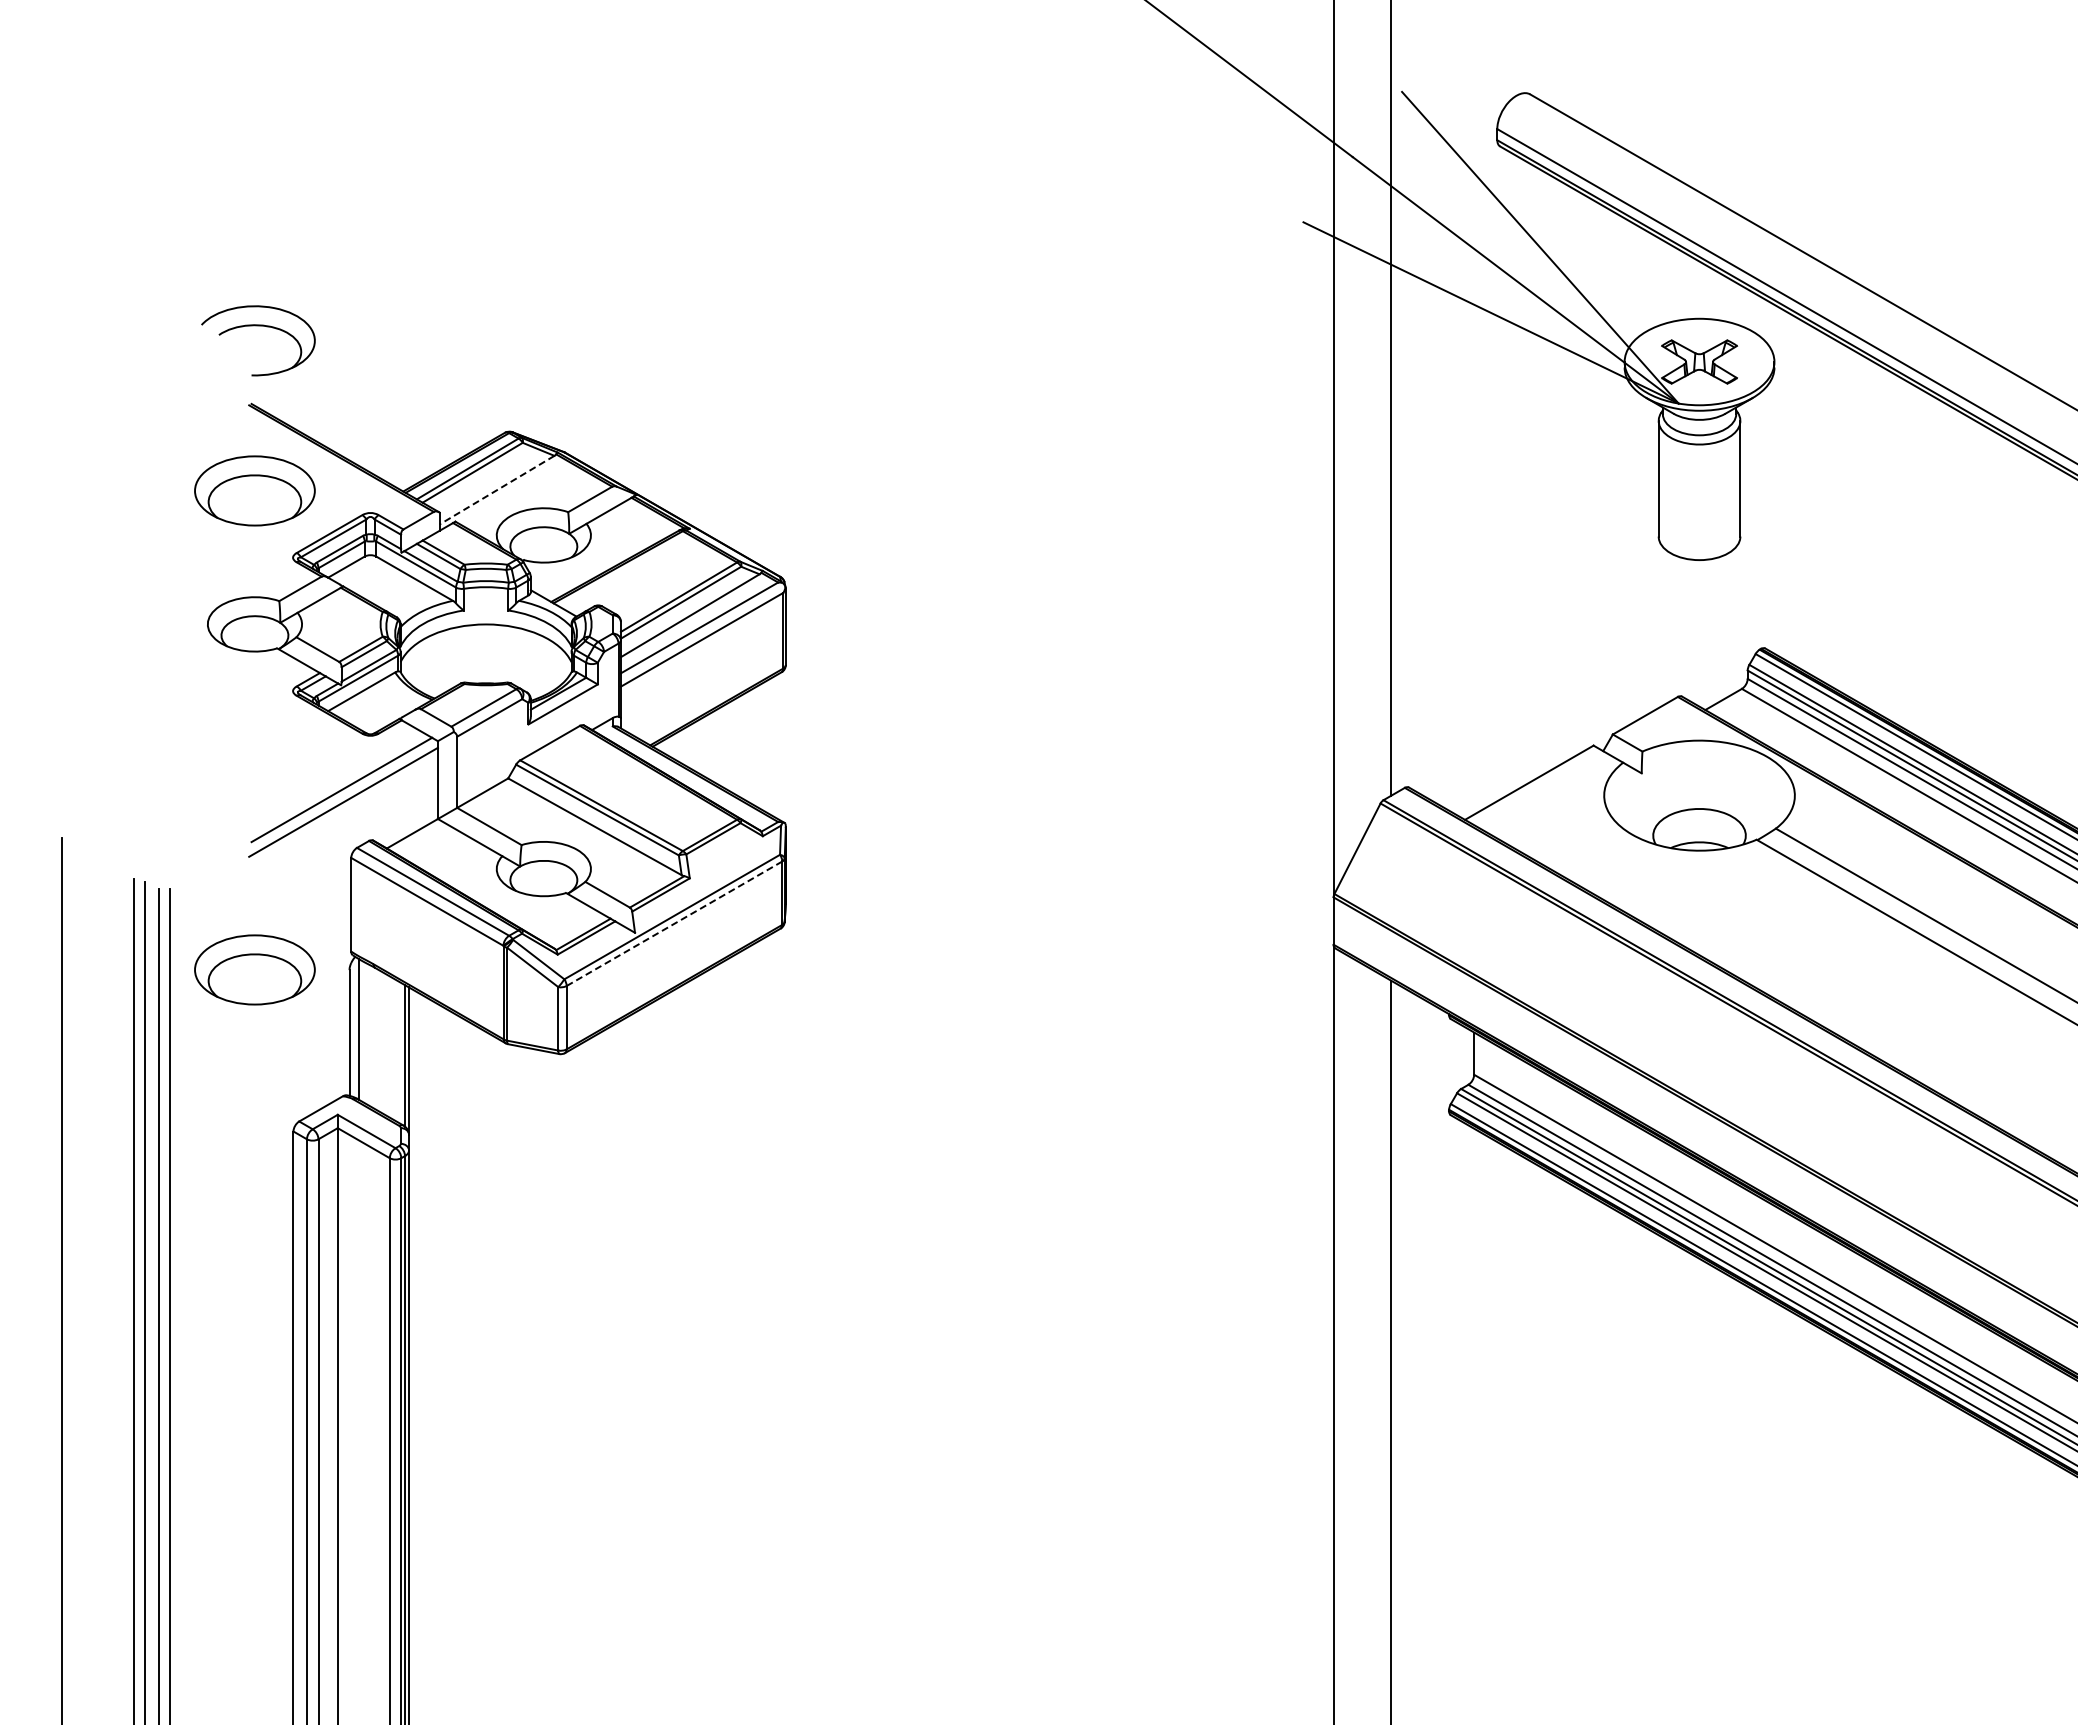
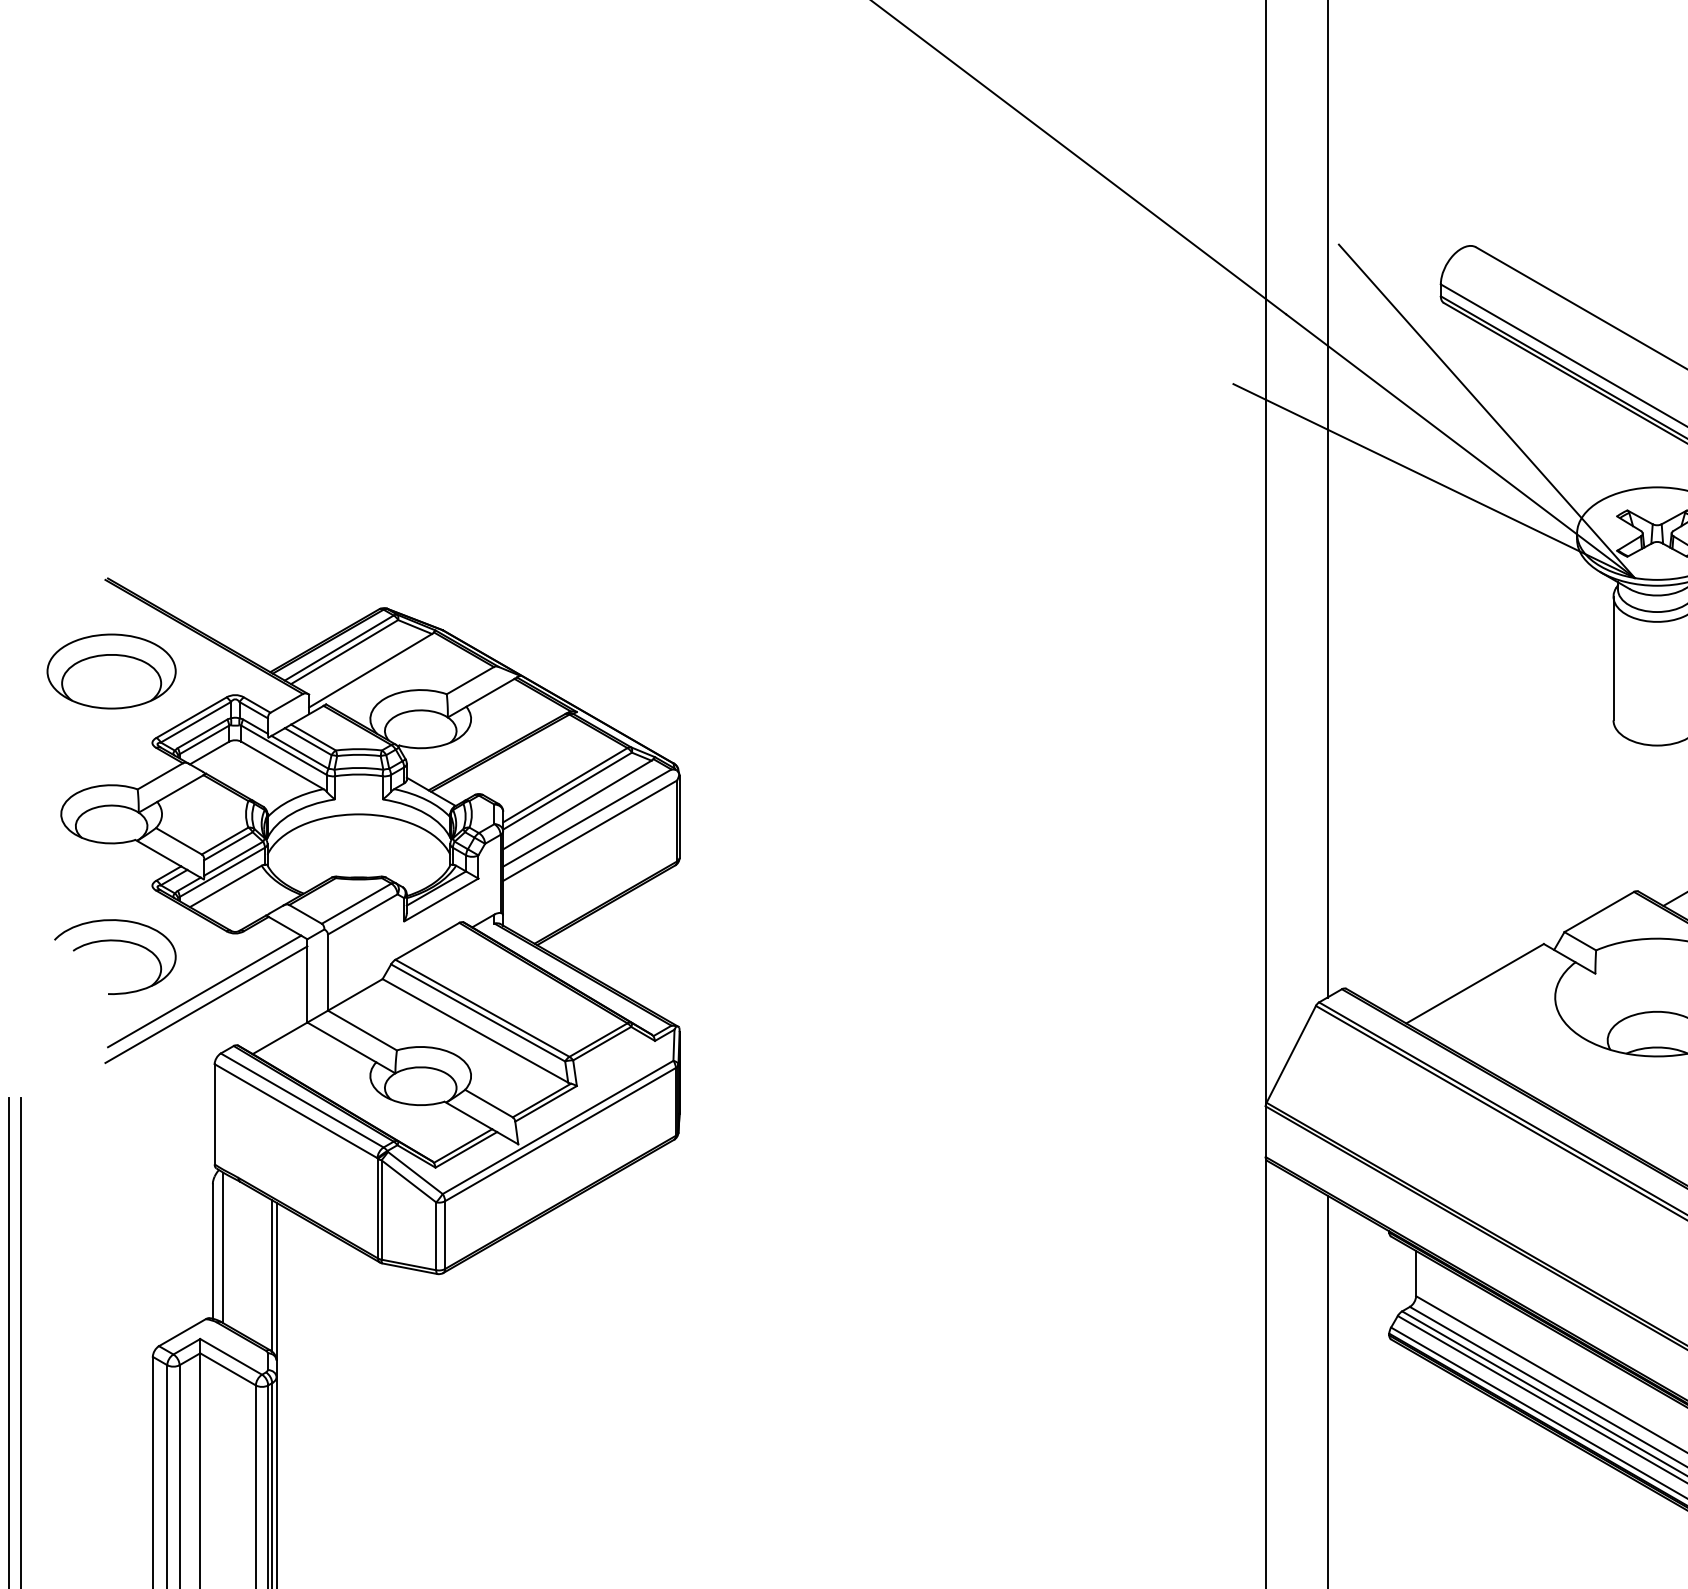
part: (258, 326) -> (115, 941), moved
line: (497, 490) -> (371, 671), dashed -> solid
line: (674, 923) -> (560, 1134), dashed -> solid
part: (254, 969) -> (111, 1183), removed

